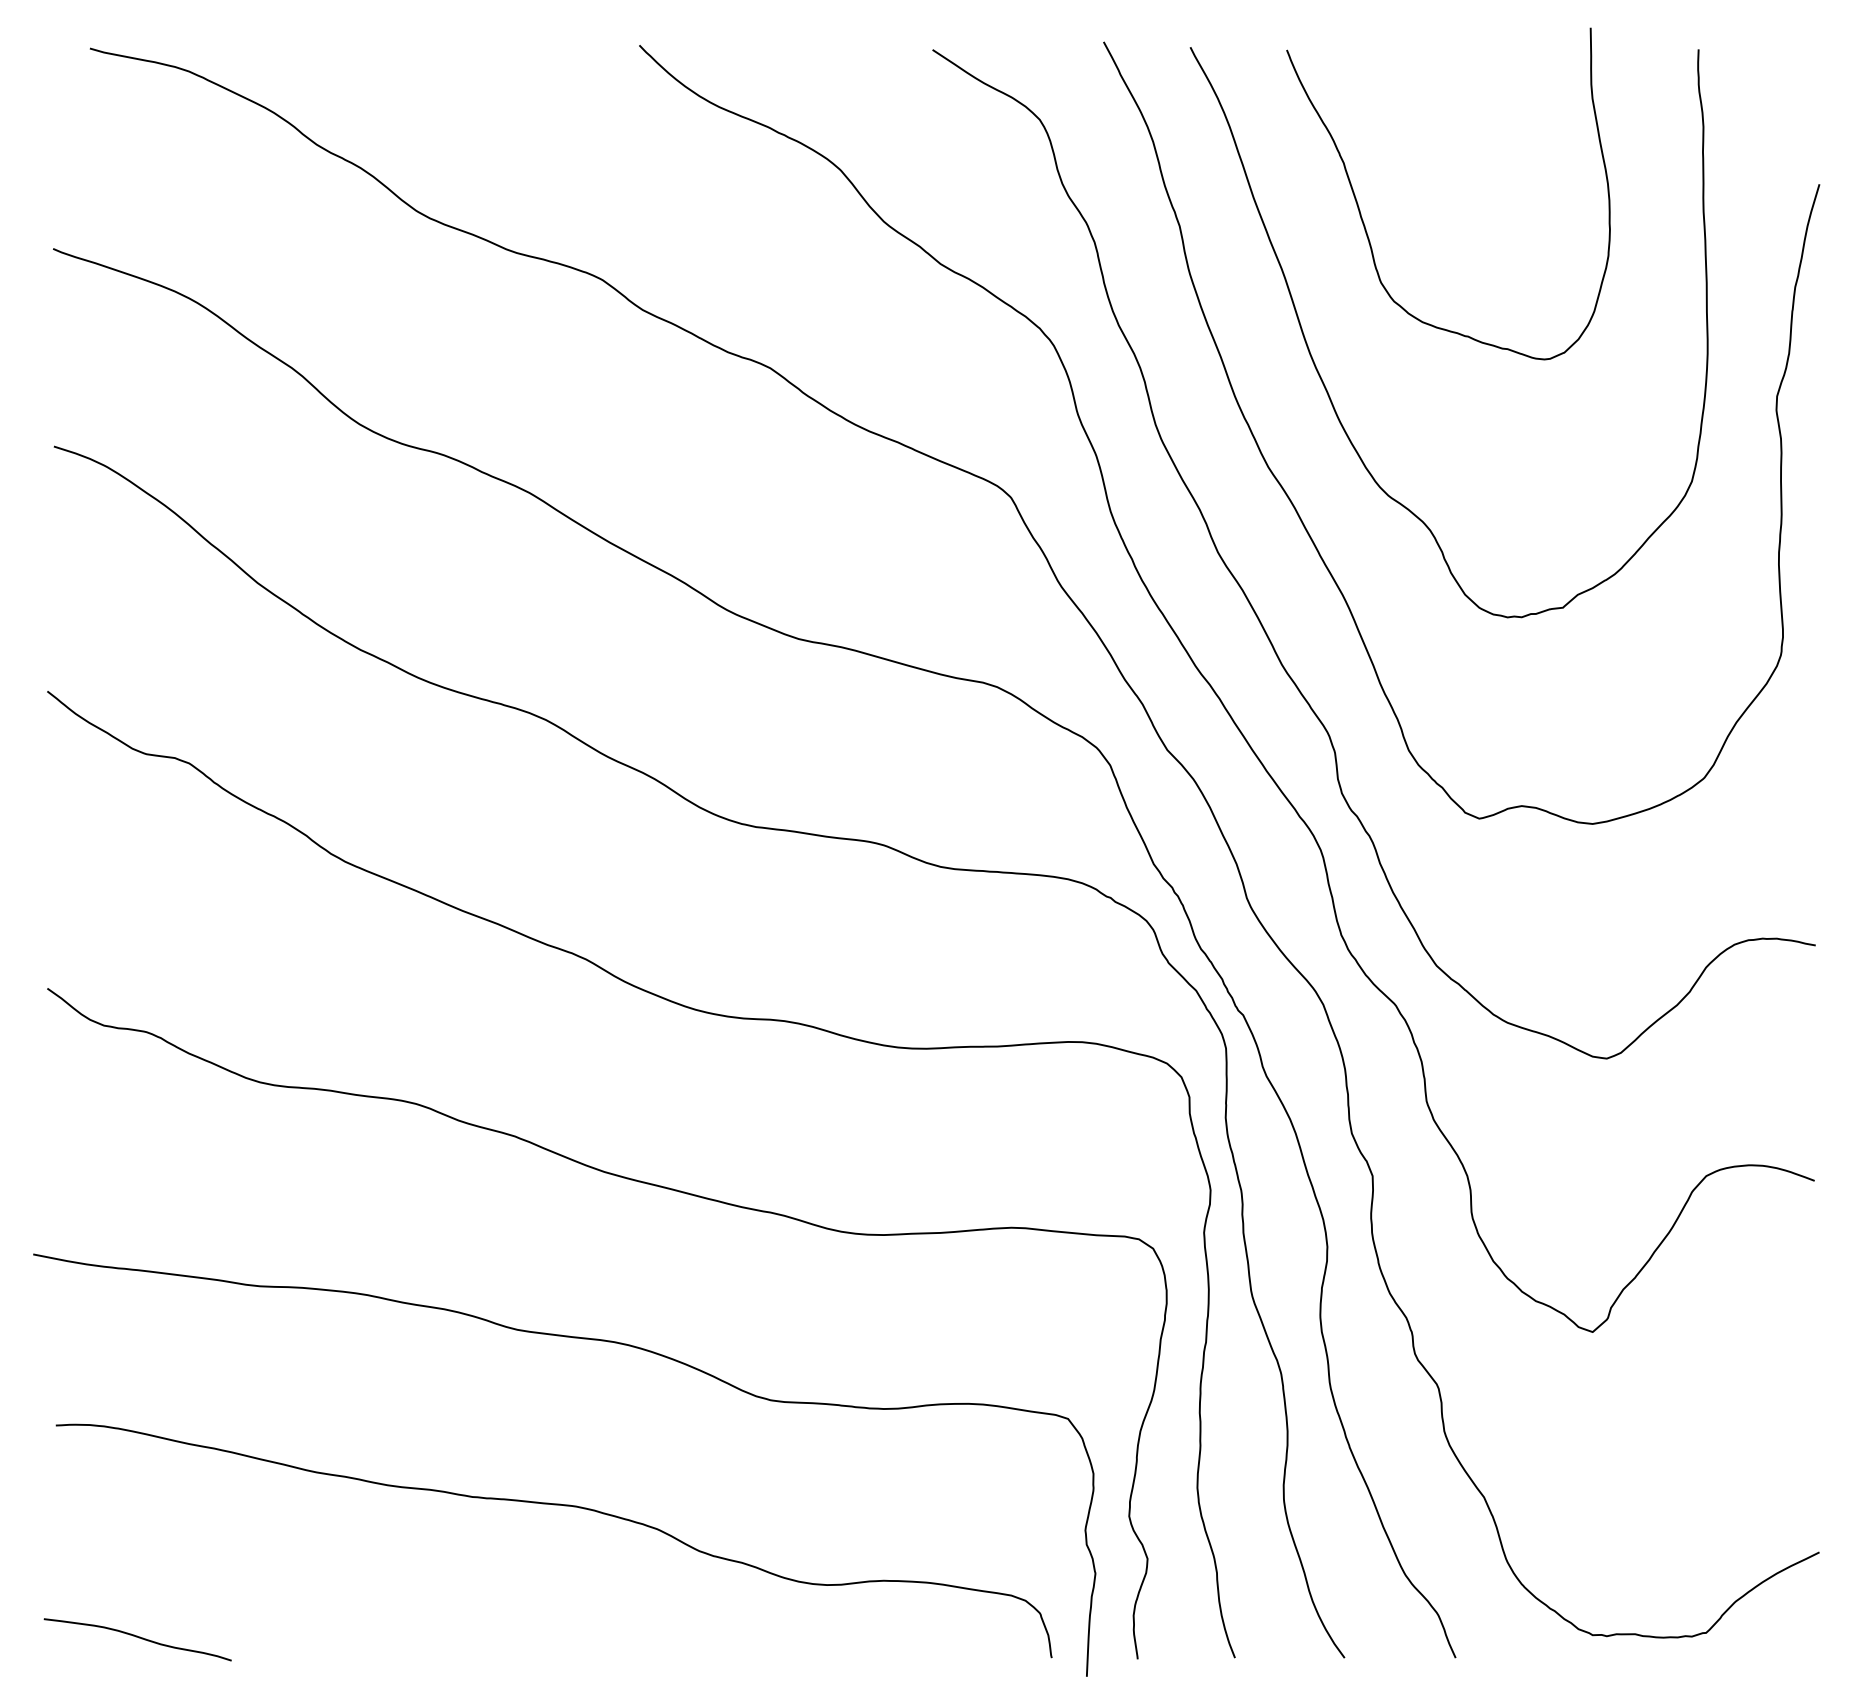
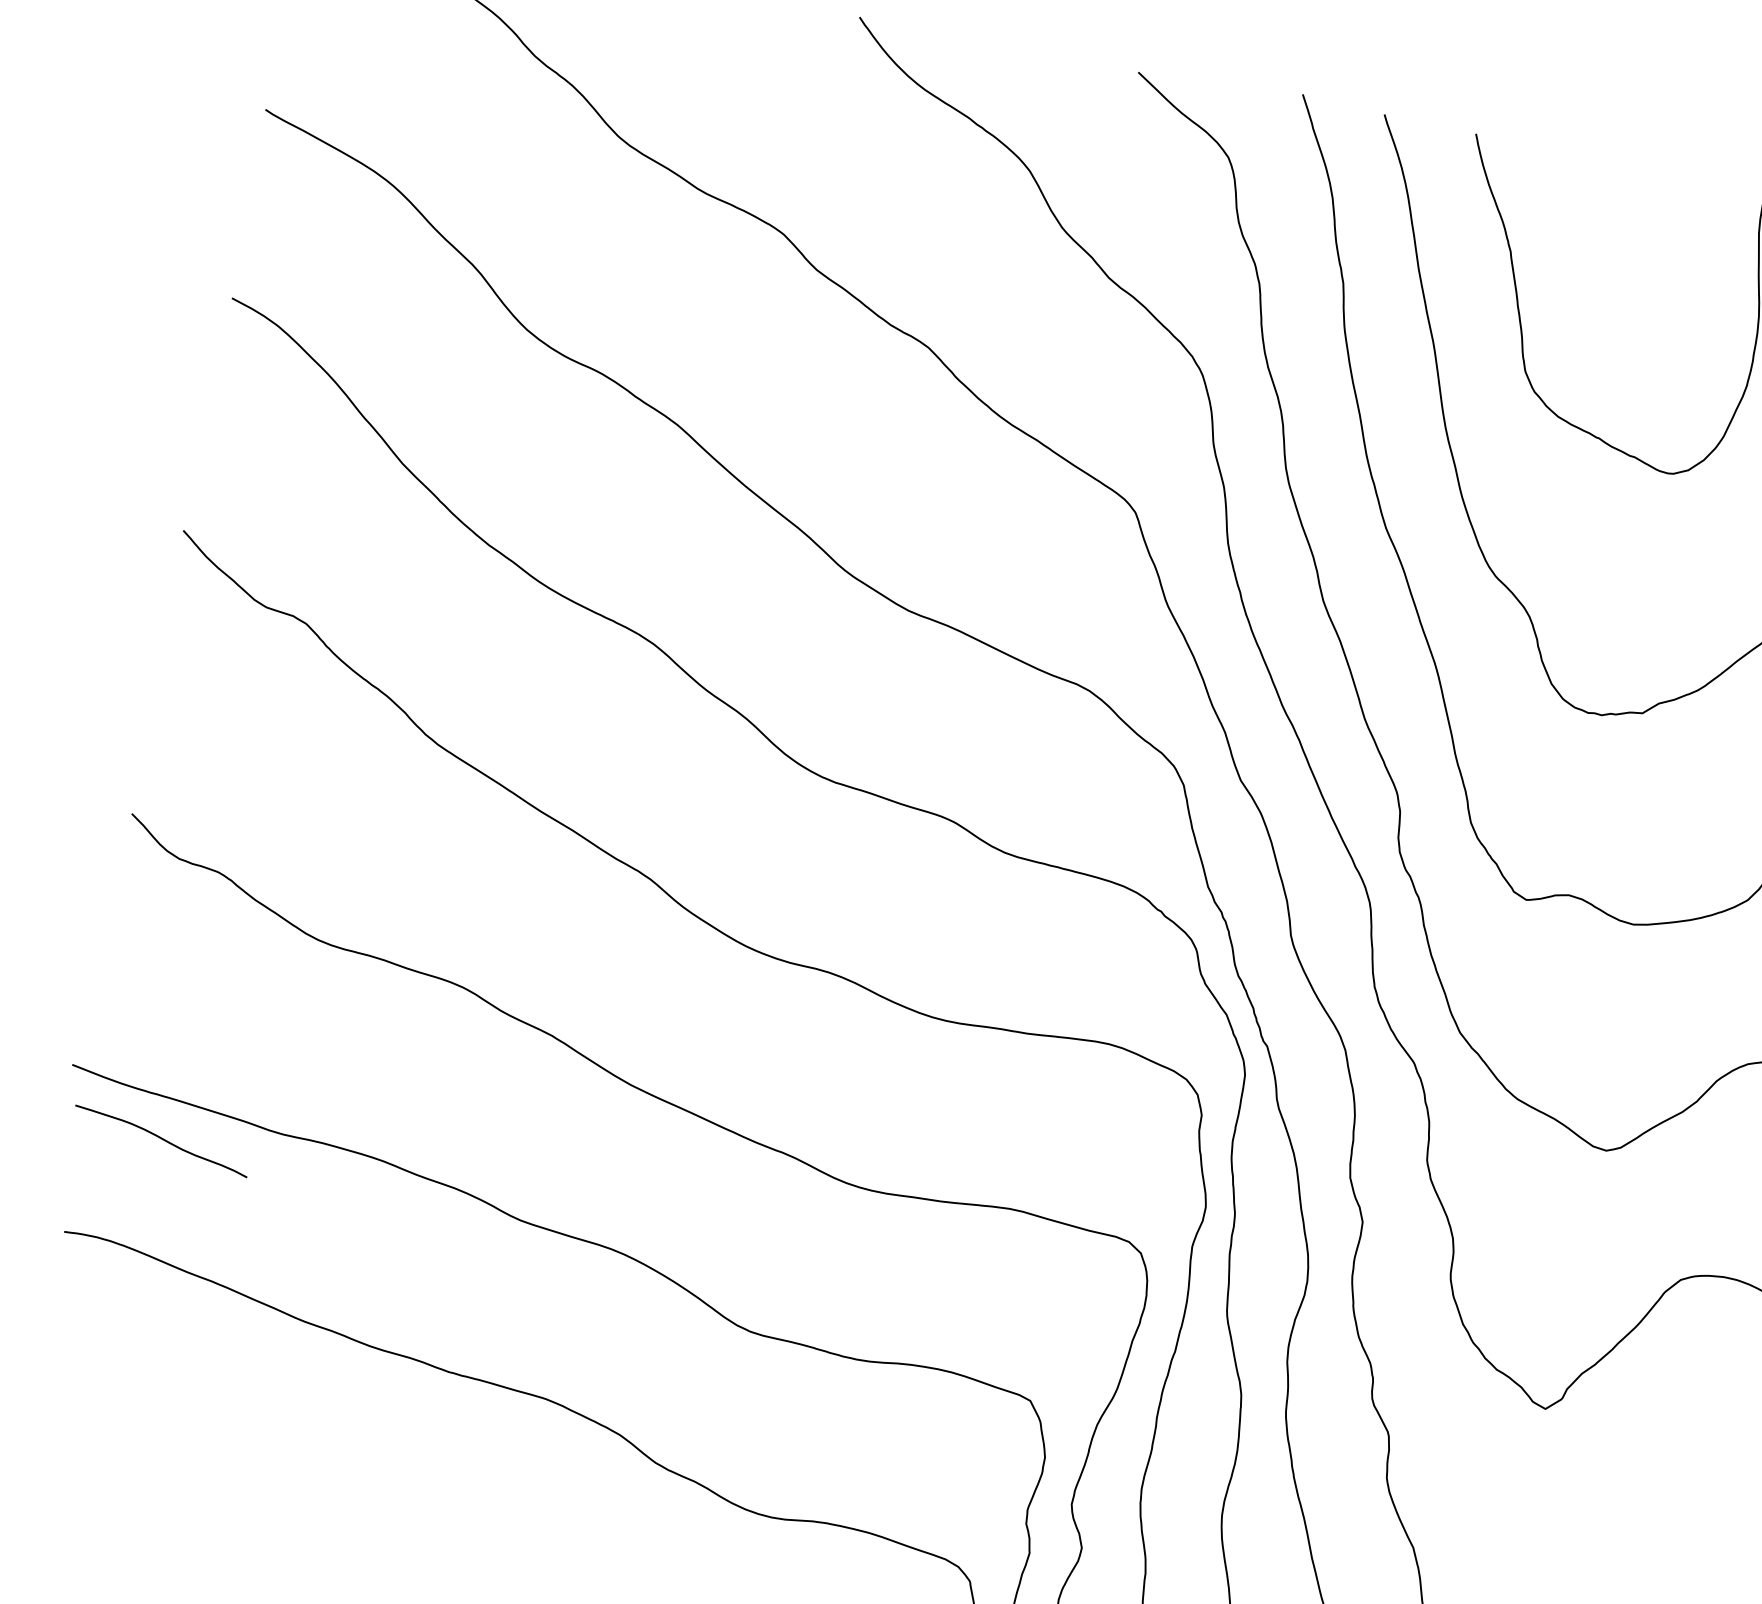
curve: (138, 1638) -> (162, 1140), moved

